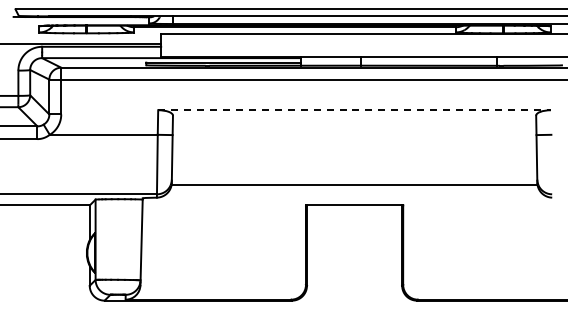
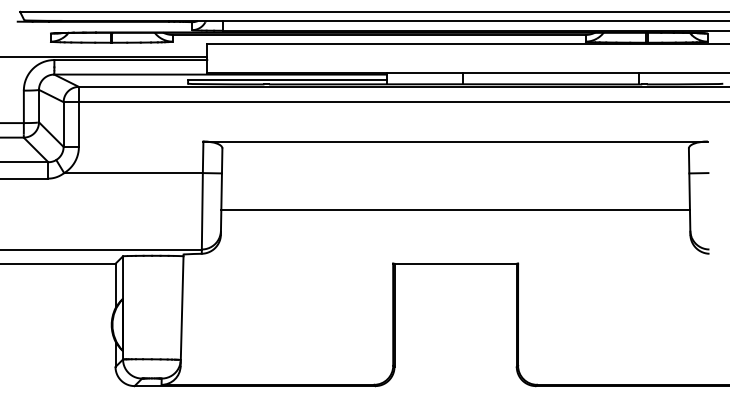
line: (355, 110) -> (456, 141), dashed -> solid
line: (354, 184) -> (455, 209), moved

